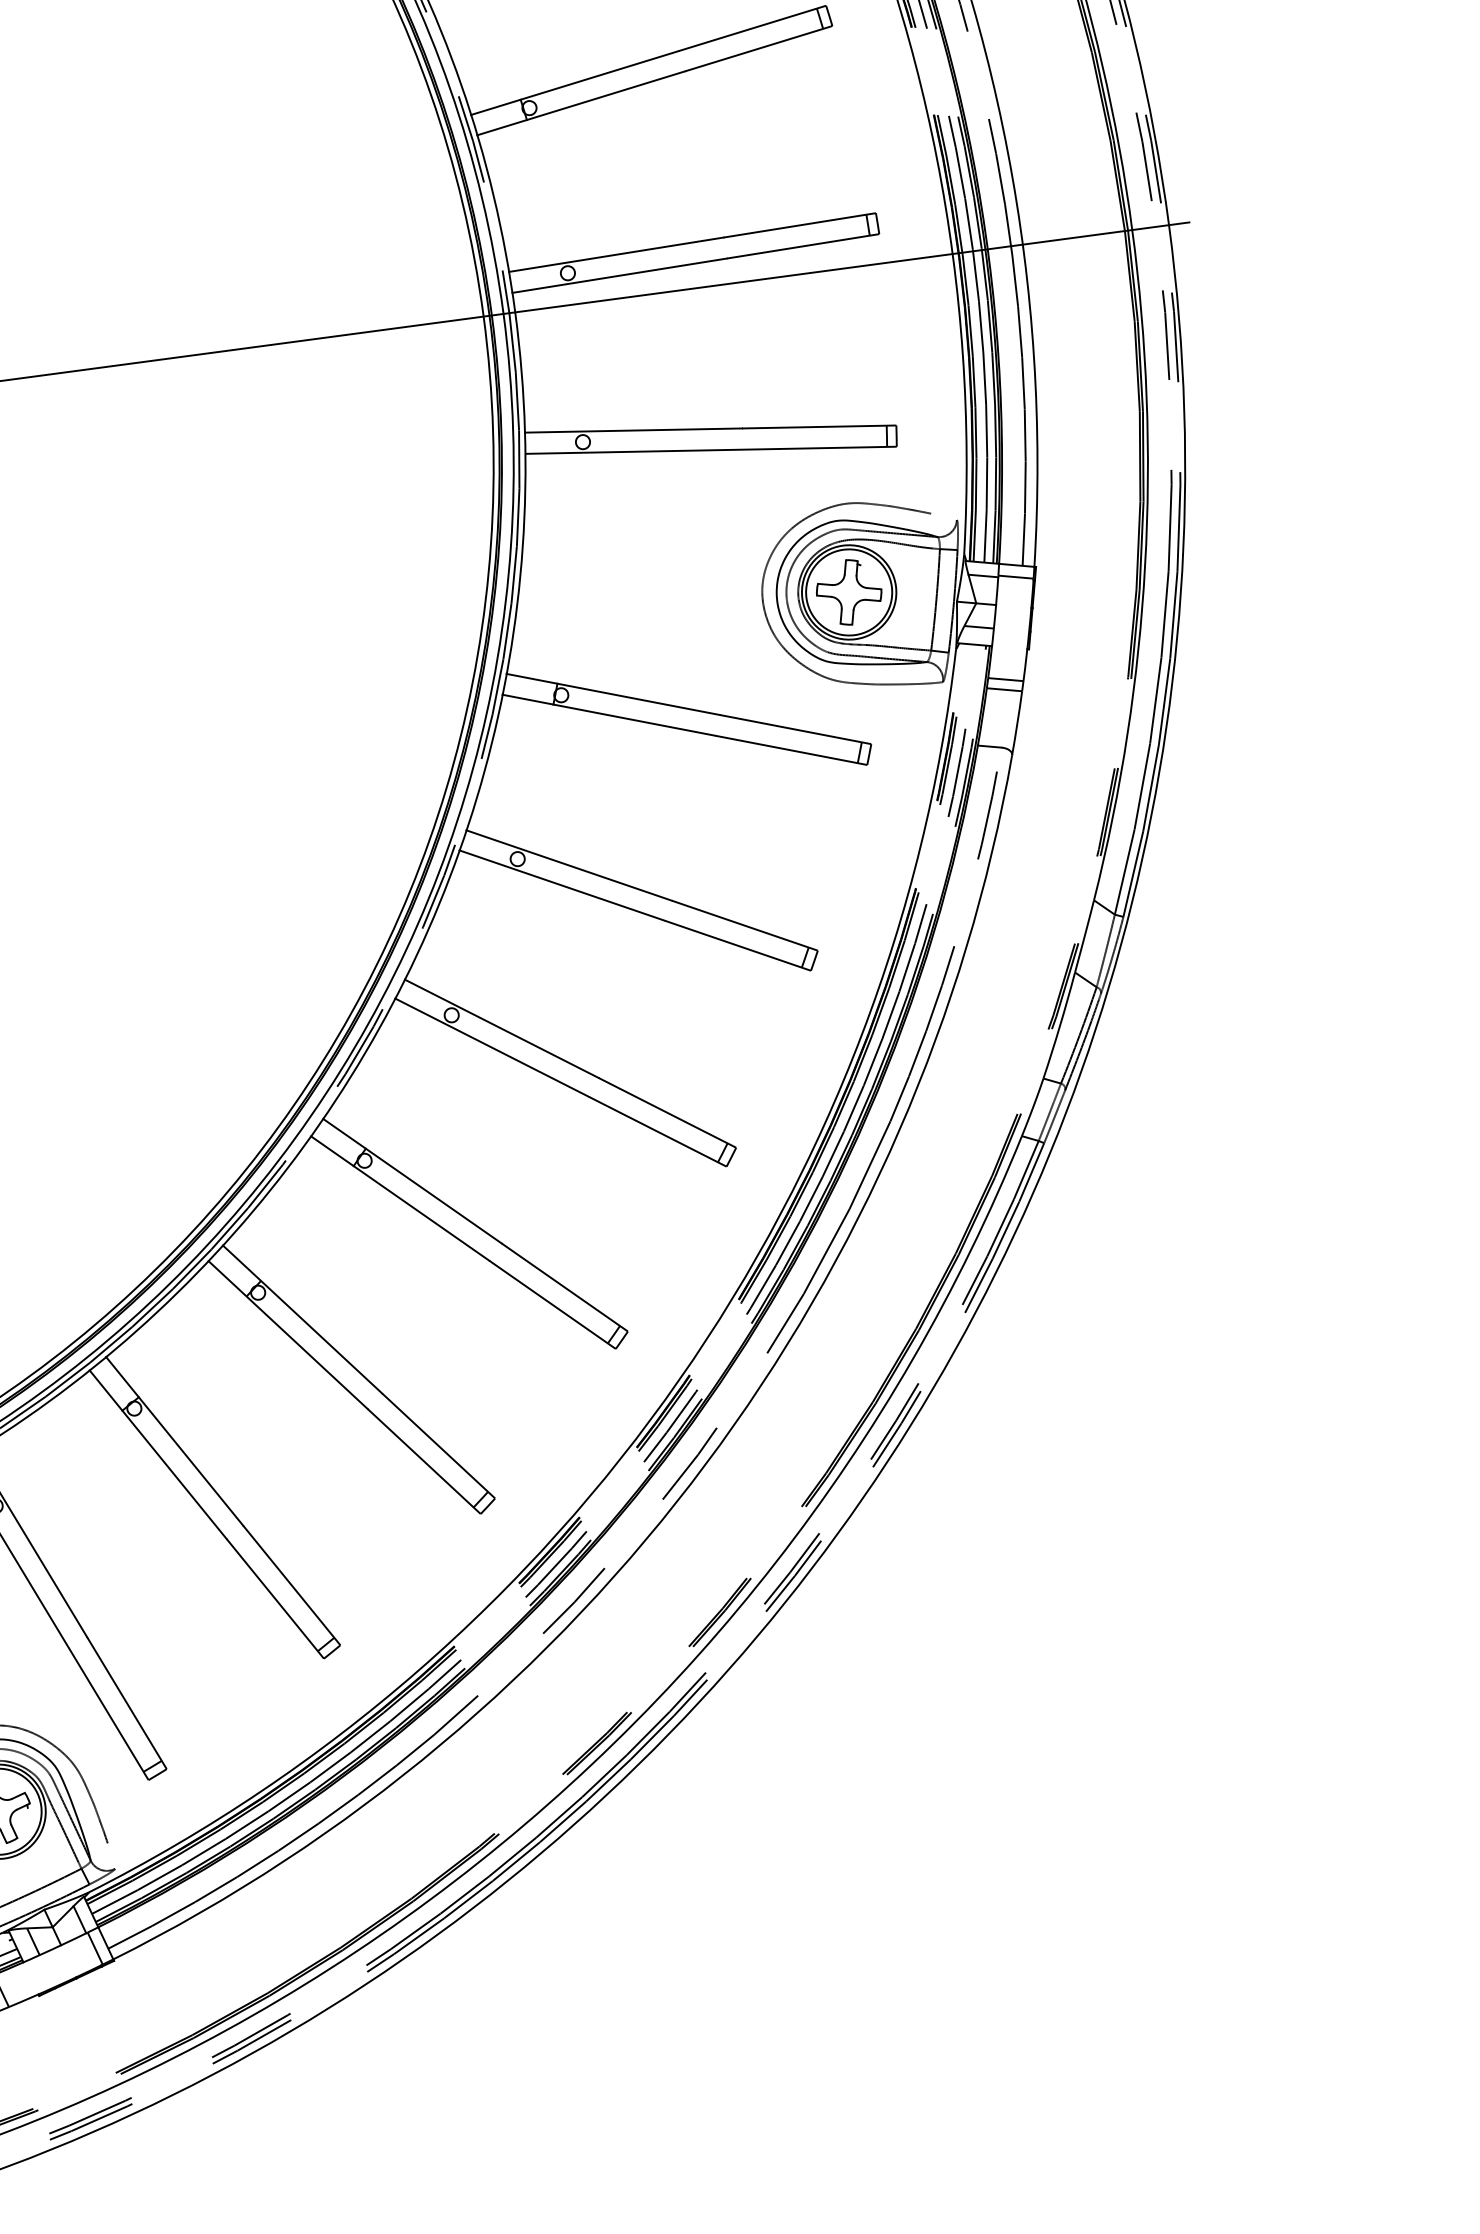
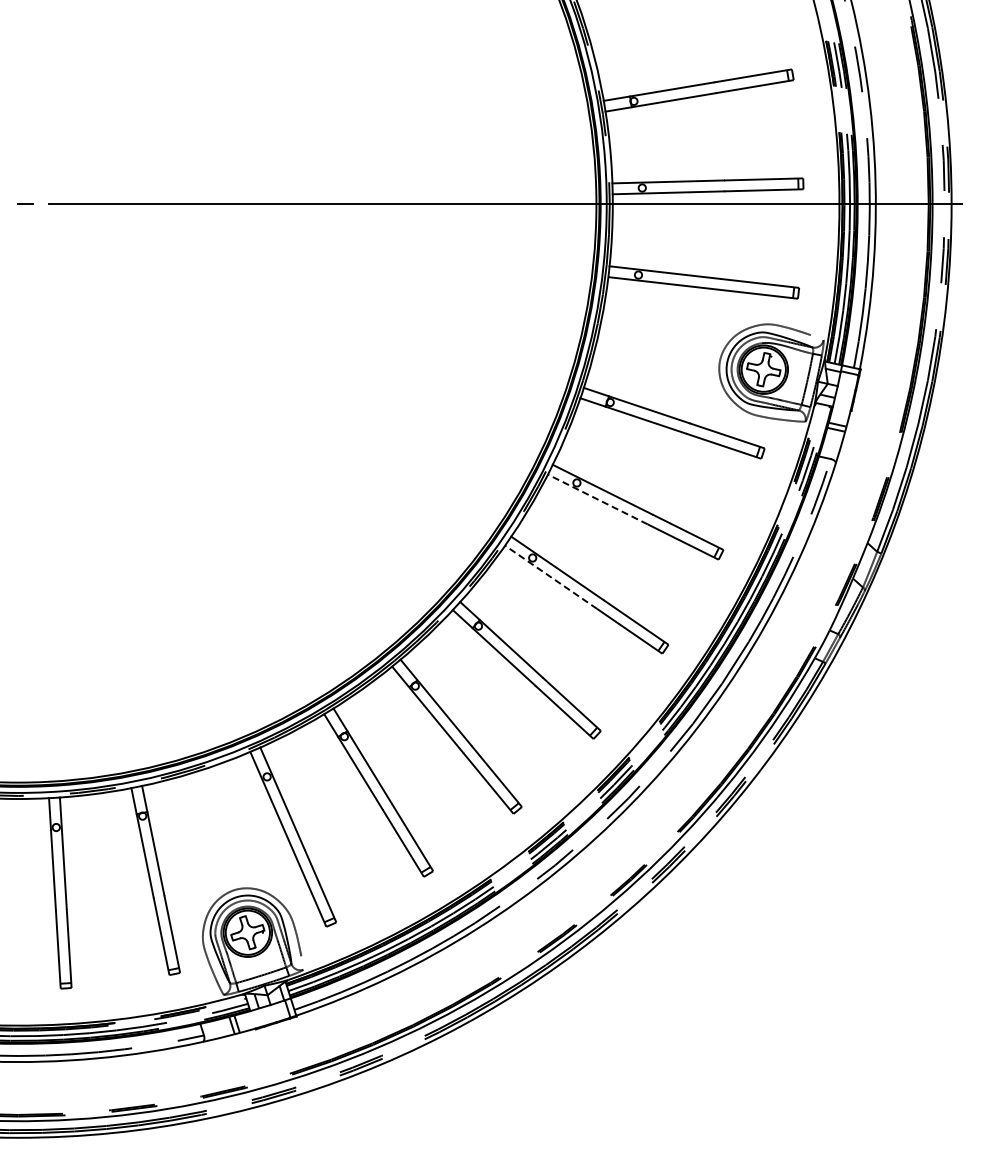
line: (561, 885) -> (597, 499), solid -> dashed
line: (493, 1048) -> (551, 577), solid -> dashed

